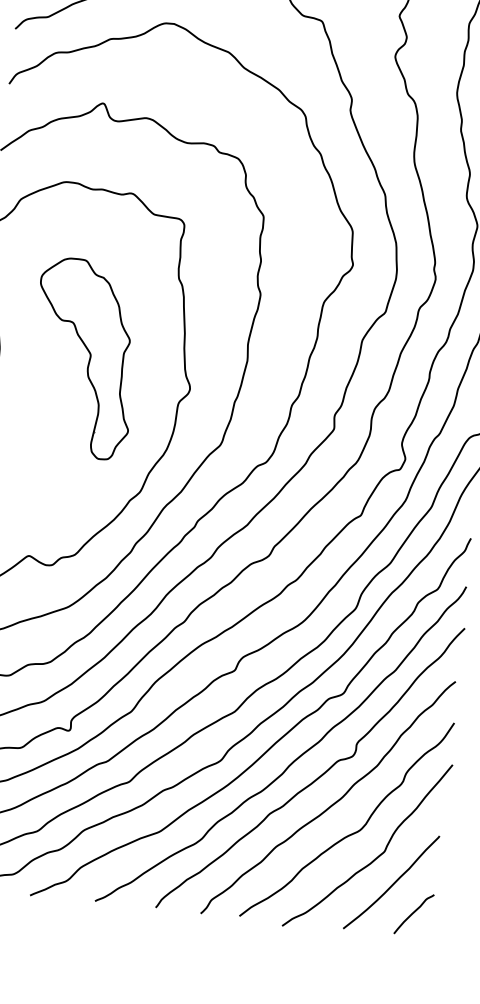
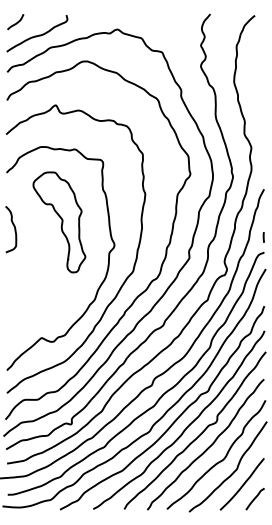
part: (84, 358) -> (59, 222), moved

